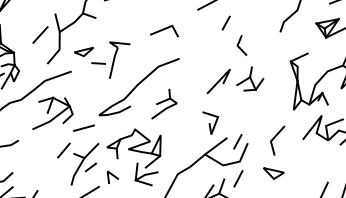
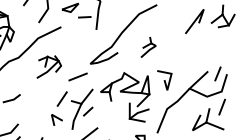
part: (164, 103) -> (148, 46), size x0.7
part: (52, 112) -> (48, 65), size x0.7
line: (210, 123) -> (165, 80), moved
line: (112, 175) -> (56, 117), moved

